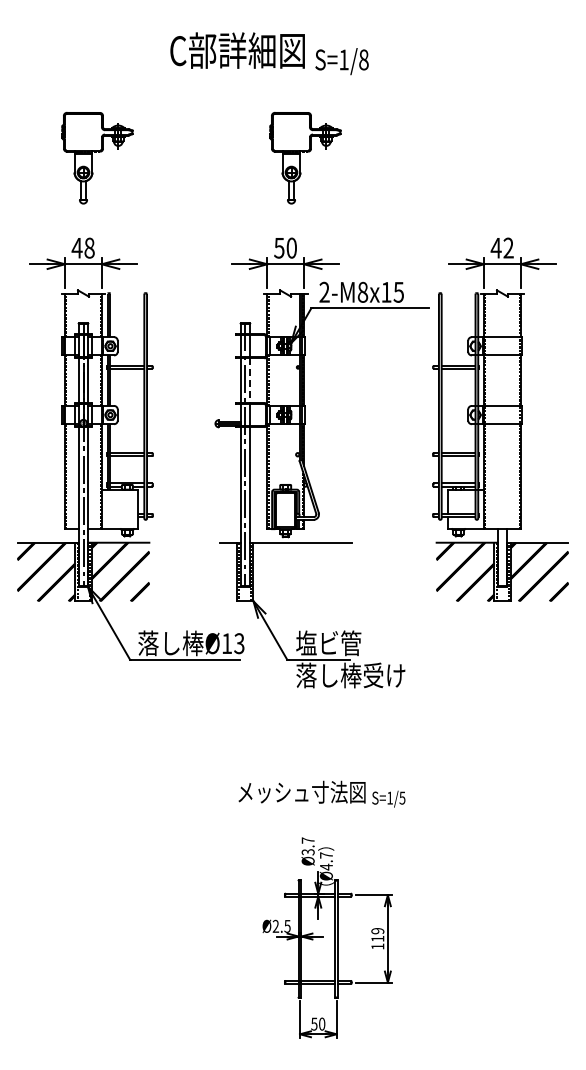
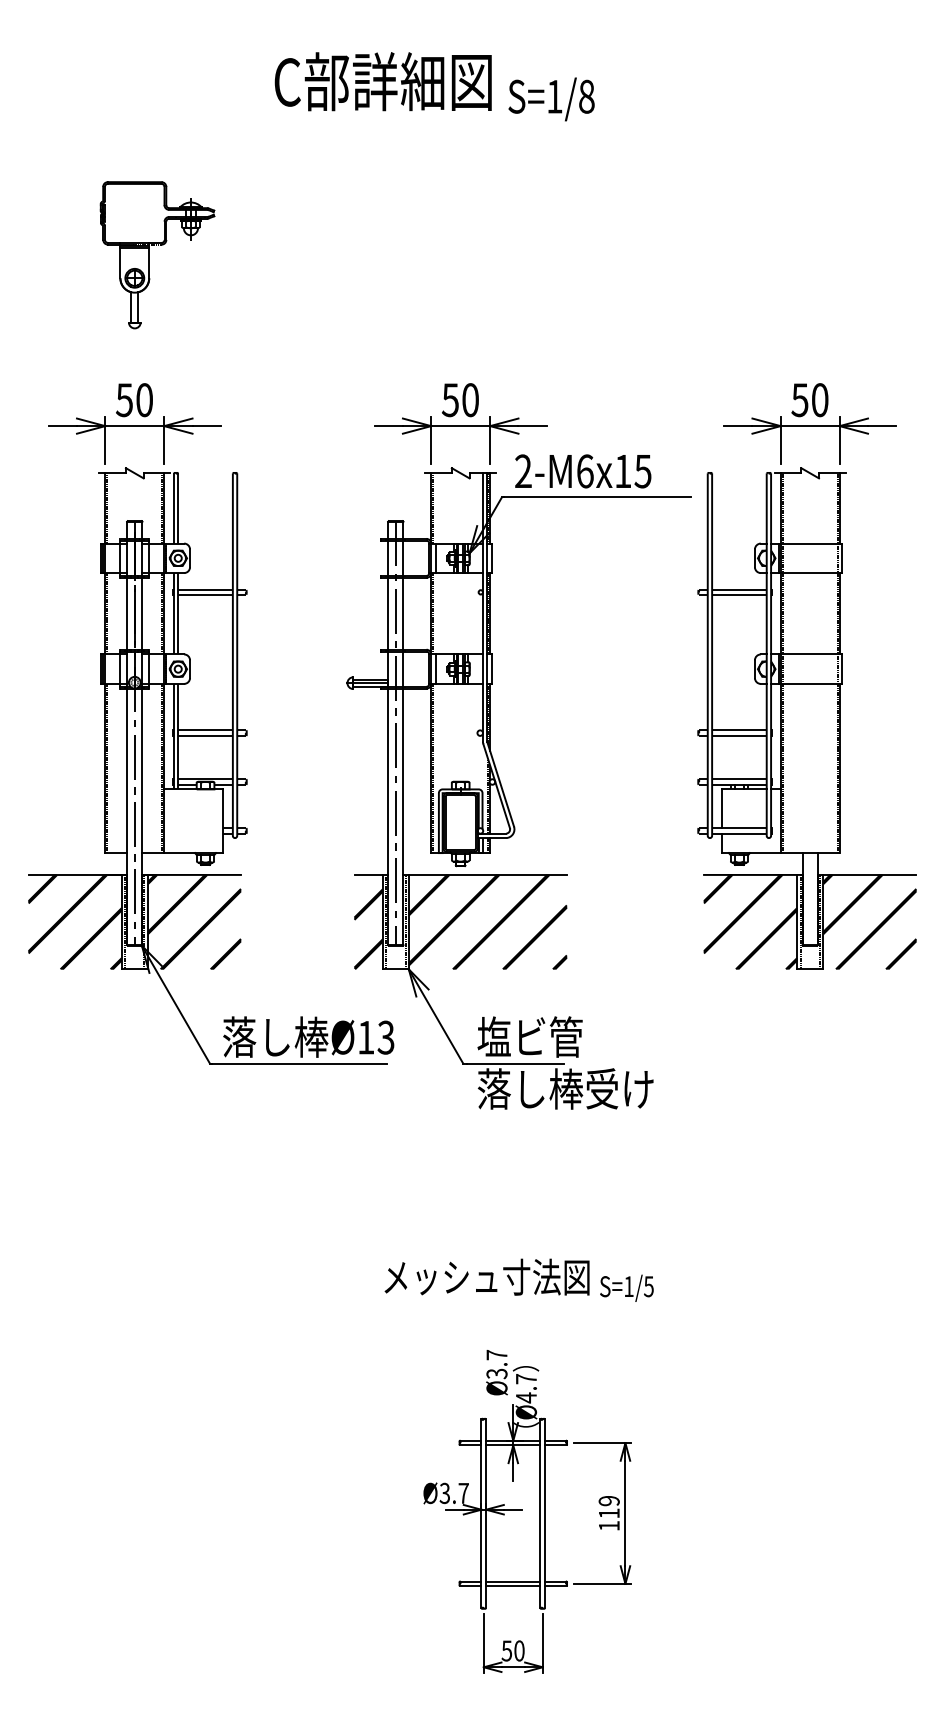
part: (305, 158) -> (492, 255), removed
text: (501, 247) -> (808, 399), 42 -> 50
text: (82, 248) -> (133, 400), 48 -> 50
text: (362, 291) -> (584, 470), 2-M8x15 -> 2-M6x15
line: (250, 381) -> (403, 615), dashed -> solid
hatch: (285, 571) -> (460, 921), added
text: (281, 926) -> (453, 1493), Ø2.5 -> Ø3.7

